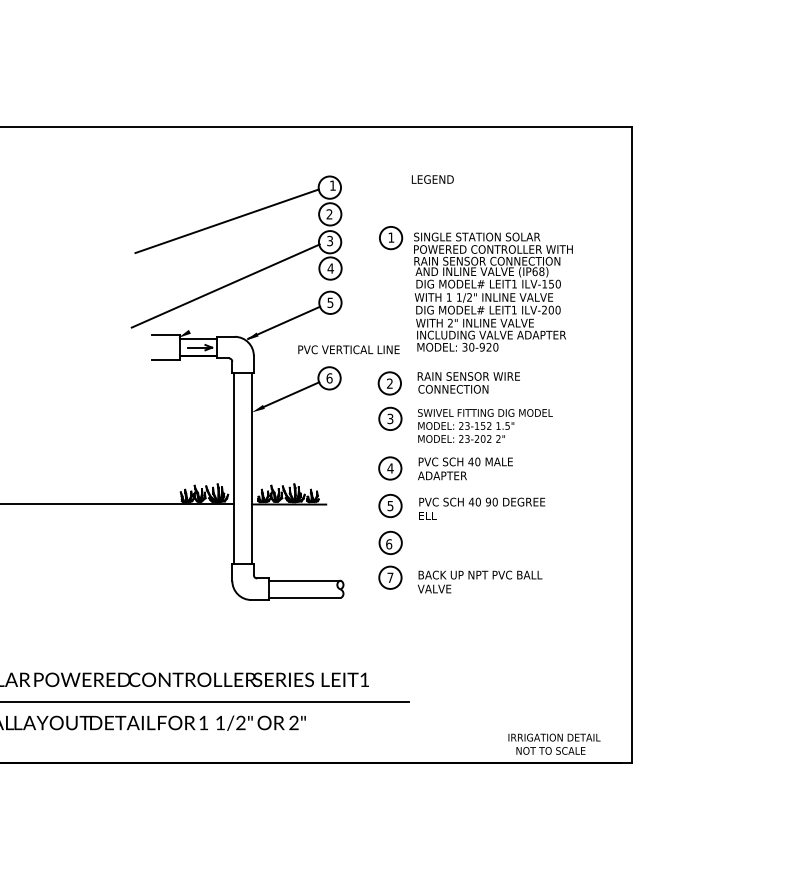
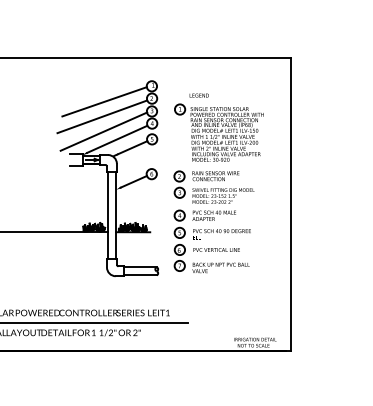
text: (431, 179) -> (198, 95), moved
line: (222, 253) -> (102, 116), added
line: (252, 303) -> (116, 139), added
text: (348, 348) -> (216, 249), moved

